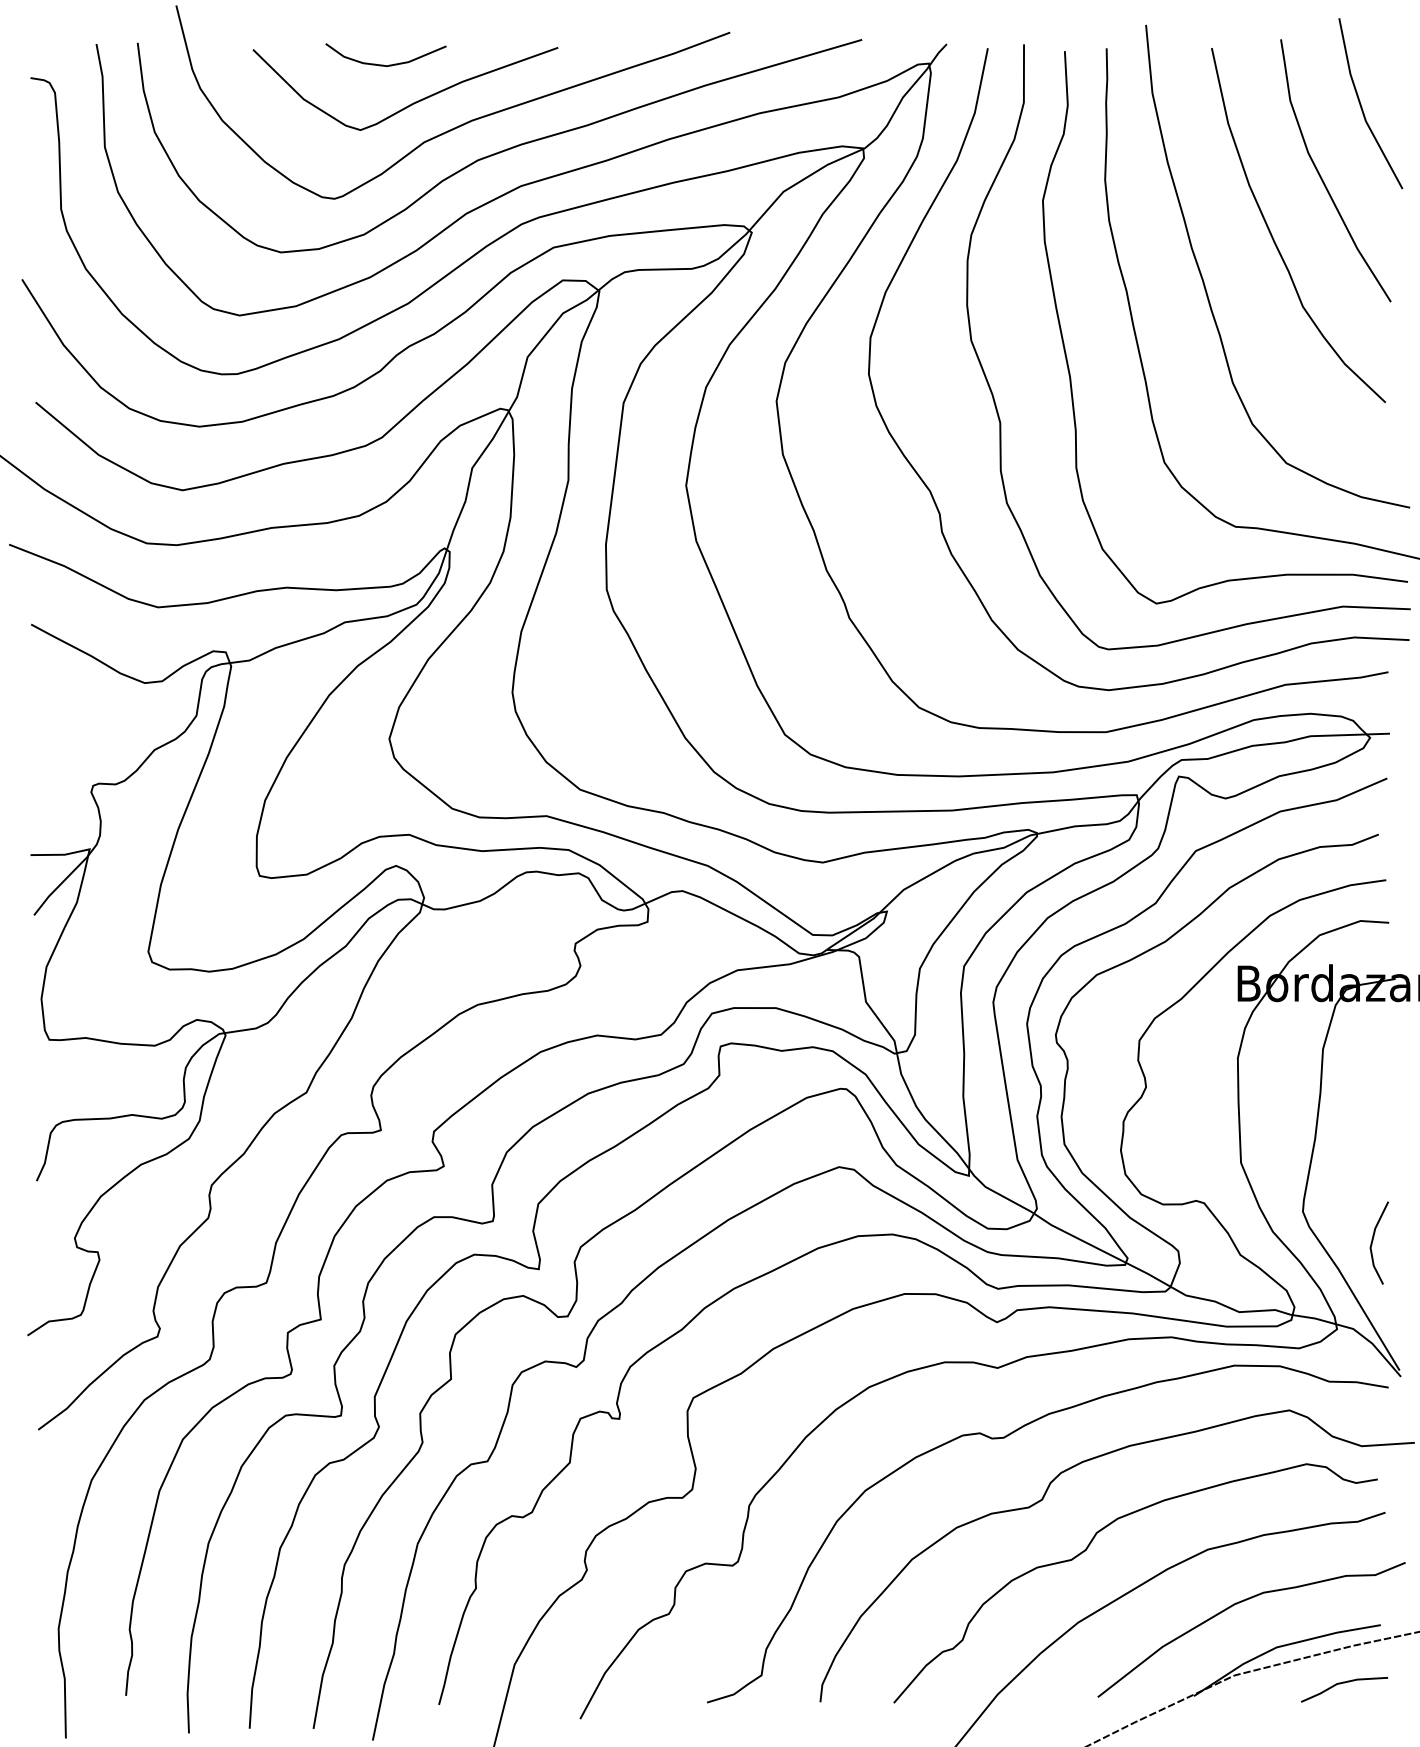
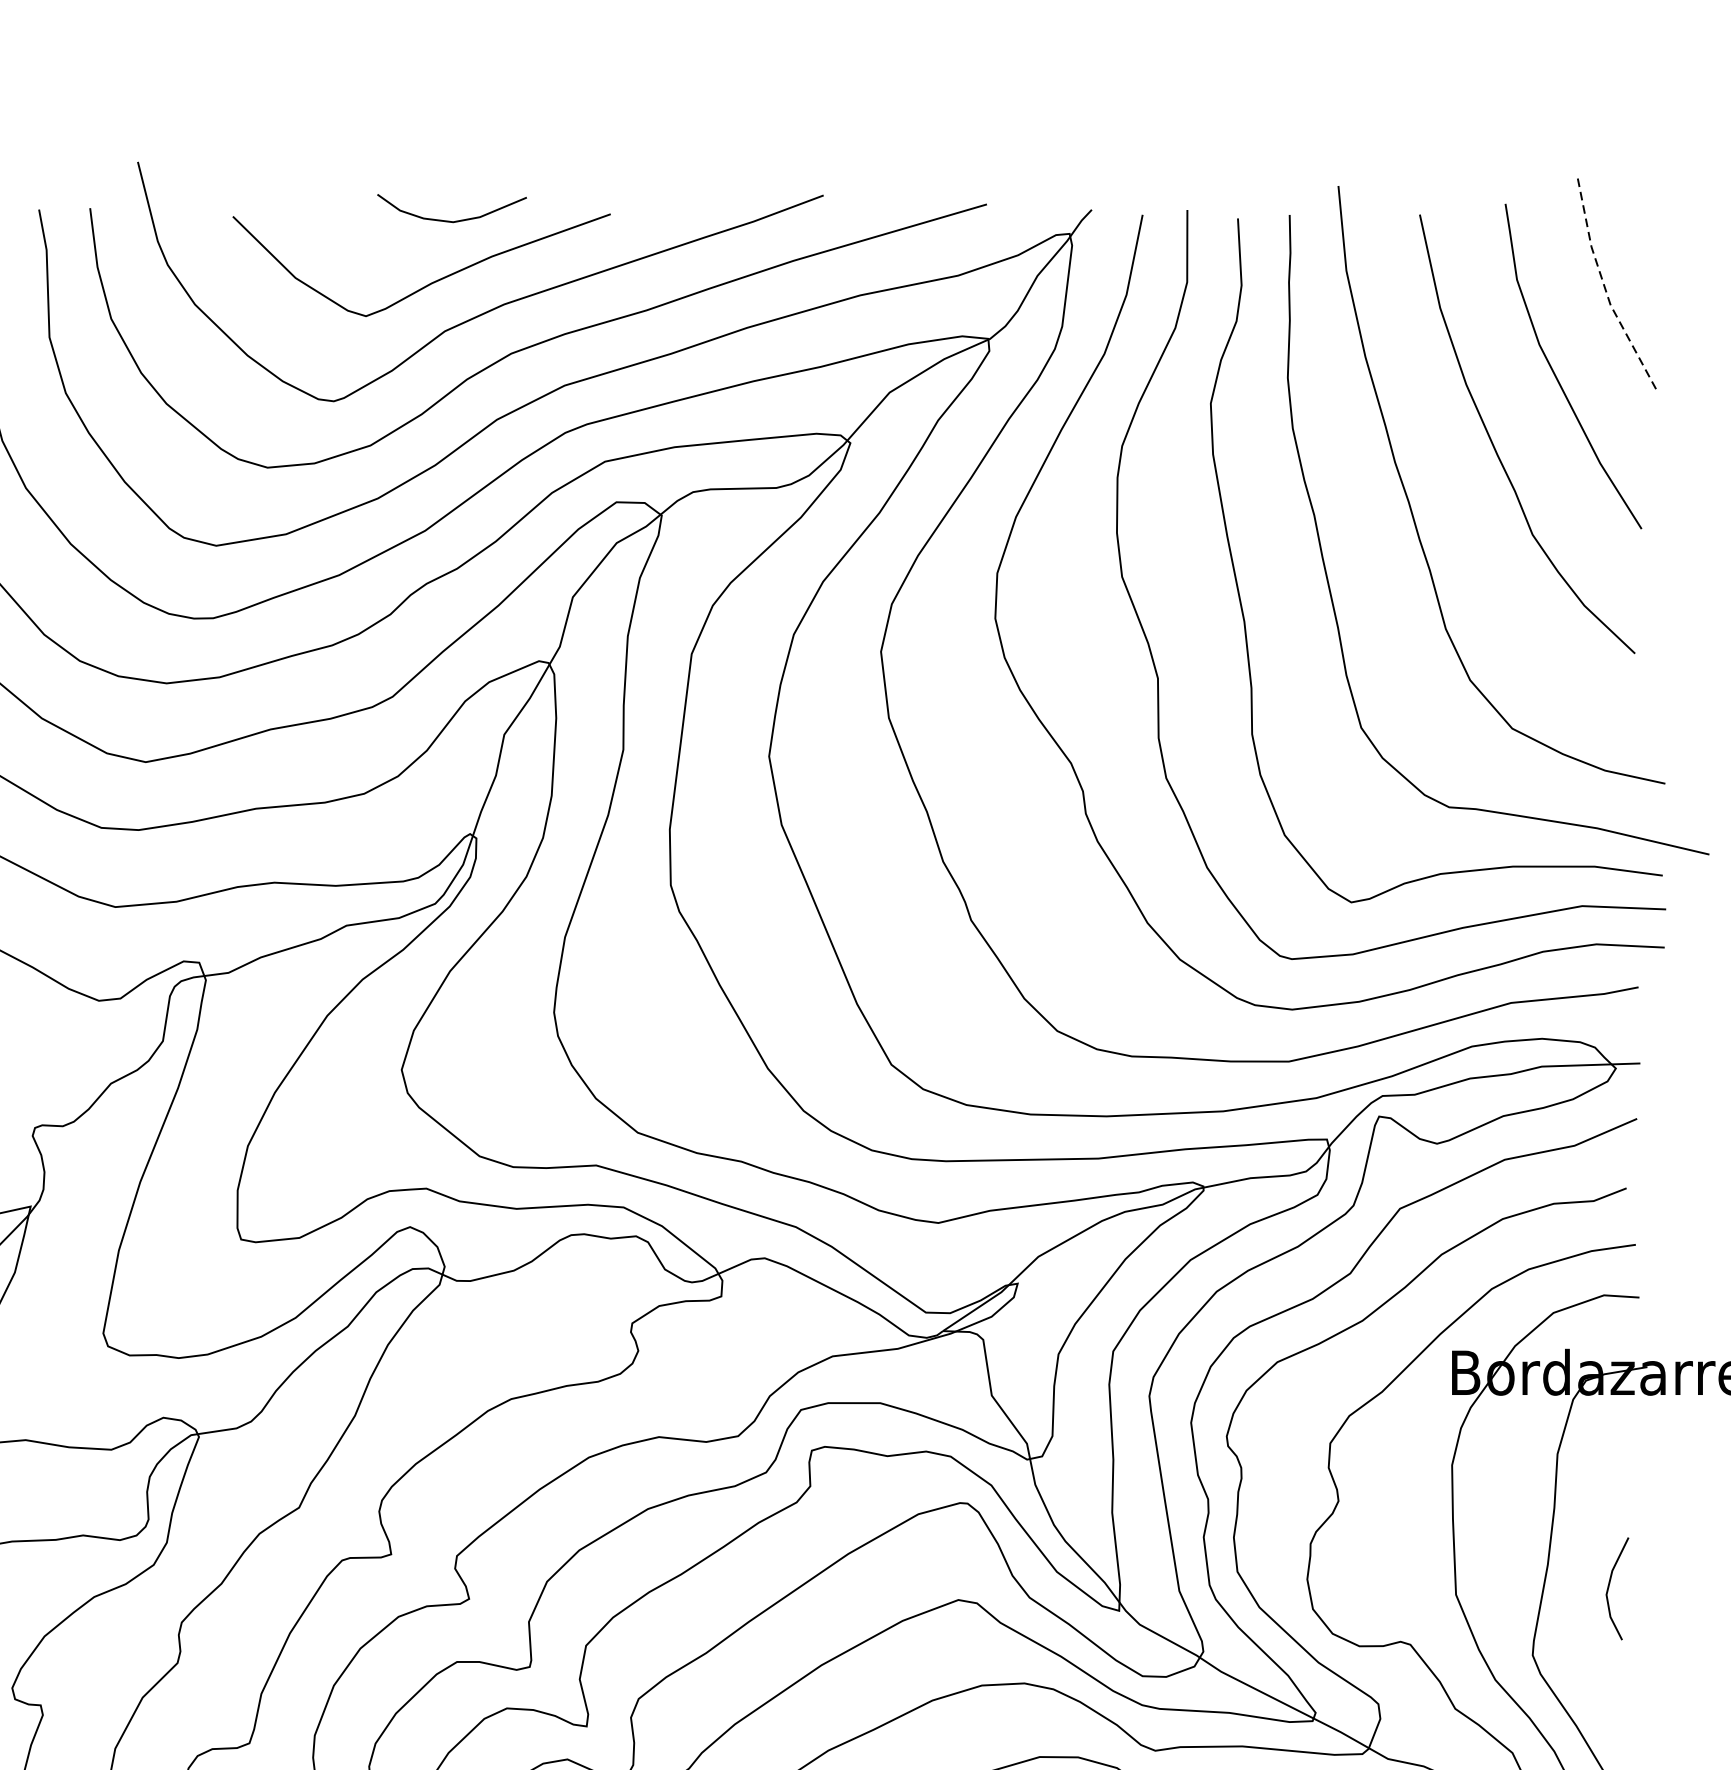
curve: (383, 64) -> (448, 220), moved
line: (1361, 107) -> (1605, 288), solid -> dashed
line: (1373, 1241) -> (1610, 1586), moved

